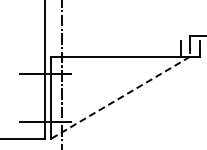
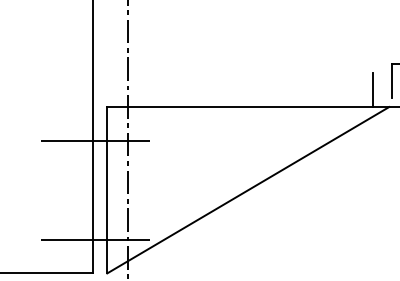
line: (120, 97) -> (248, 189), dashed -> solid

